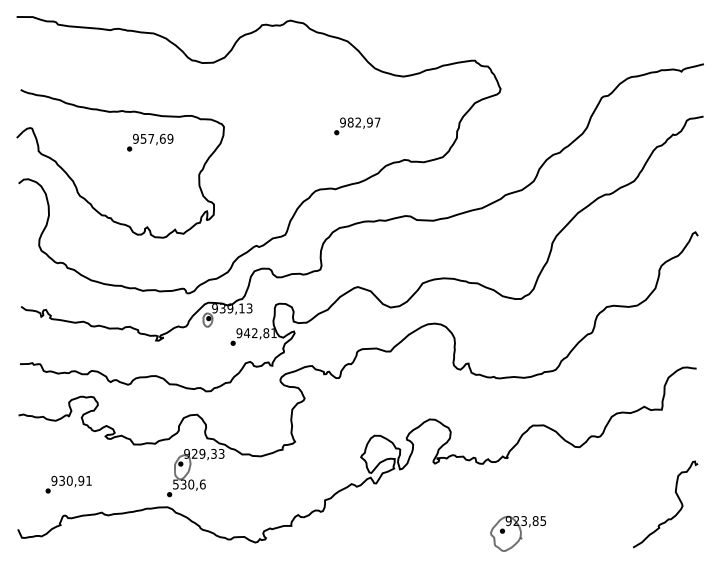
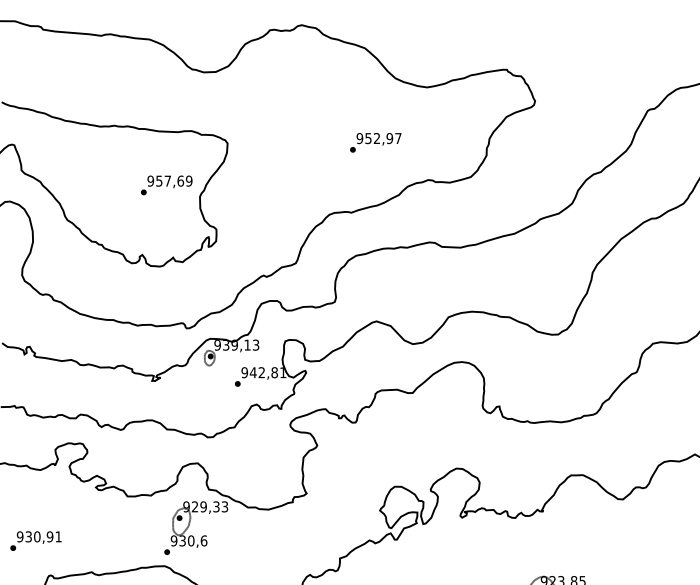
text: (350, 122) -> (368, 138), 982,97 -> 952,97
text: (150, 142) -> (167, 185), moved
text: (68, 484) -> (35, 540), moved
text: (175, 484) -> (173, 540), 530,6 -> 930,6

